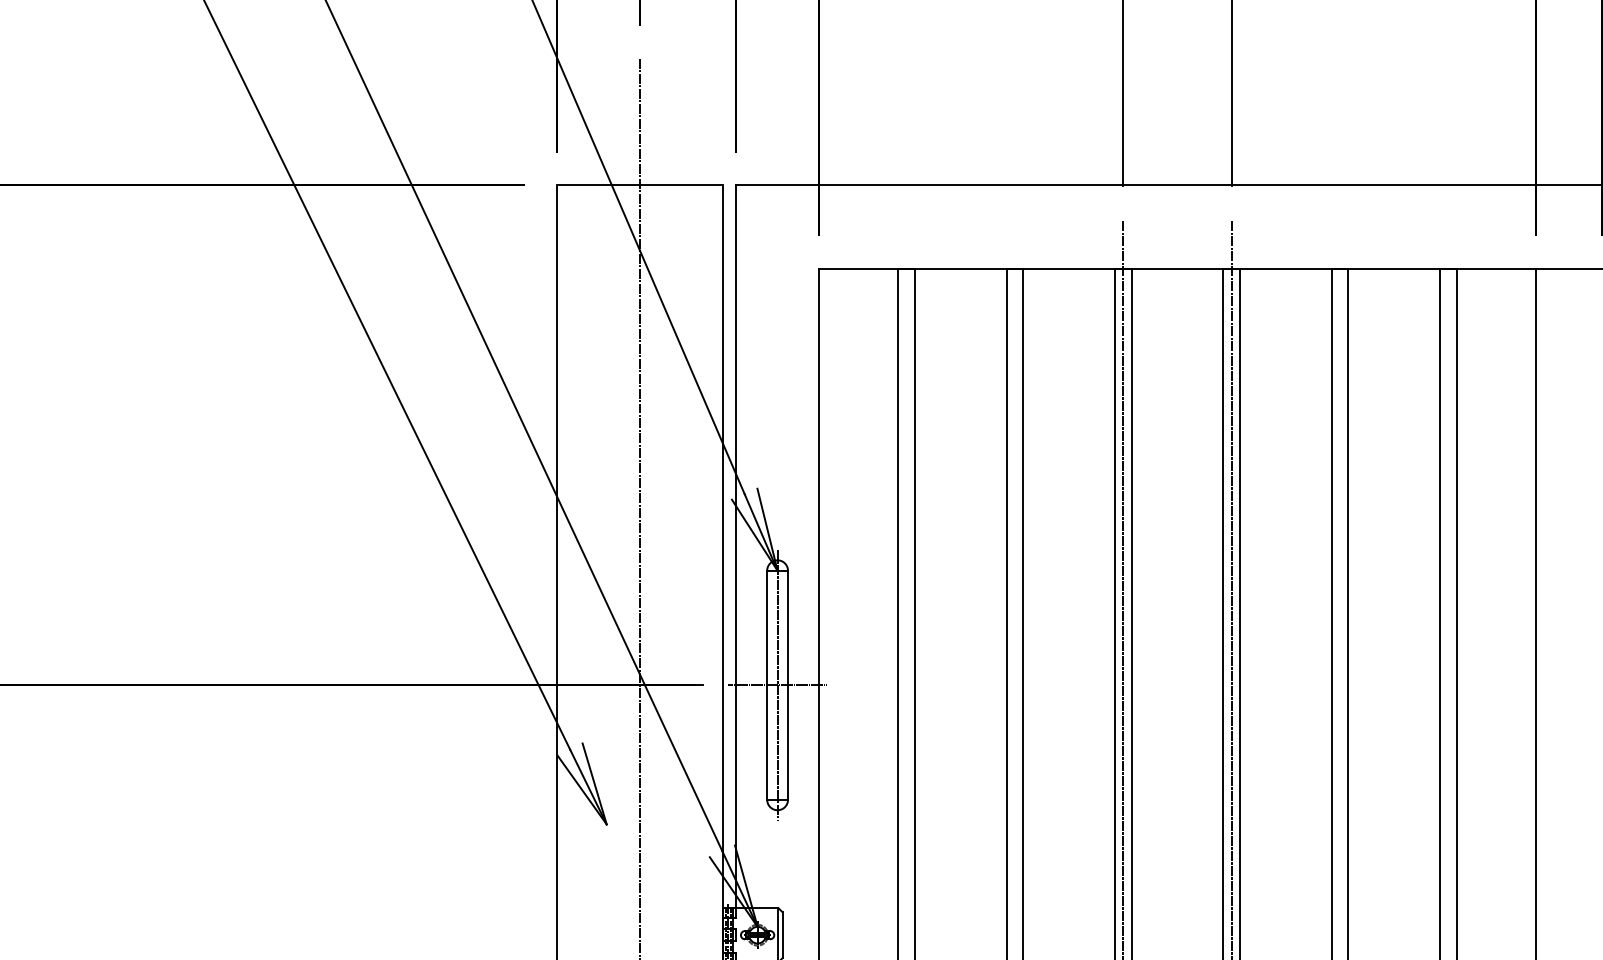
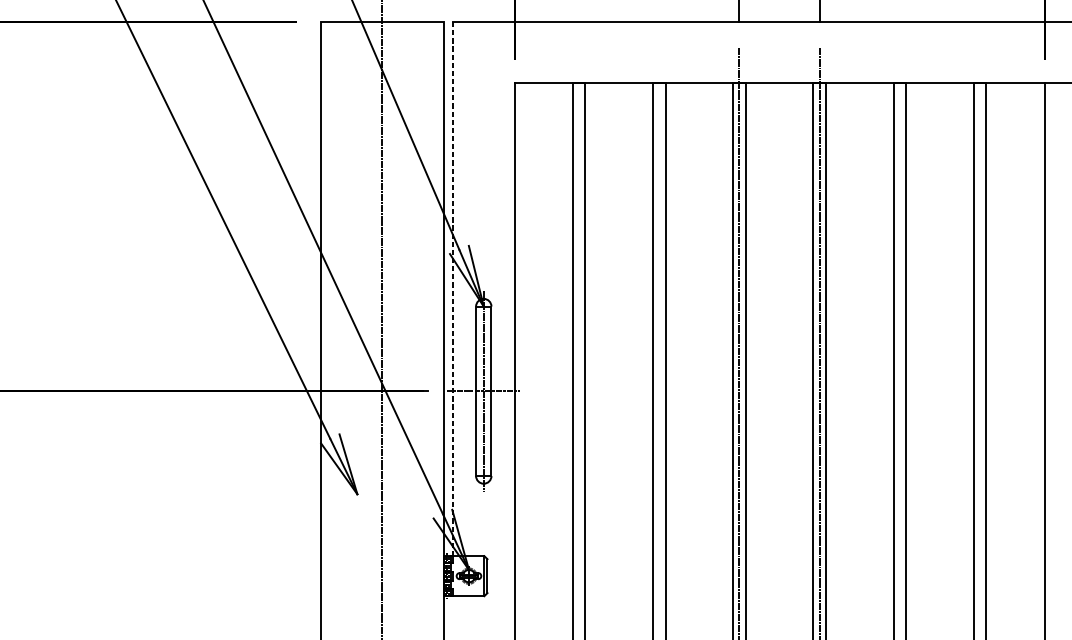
line: (735, 546) -> (452, 288), solid -> dashed

